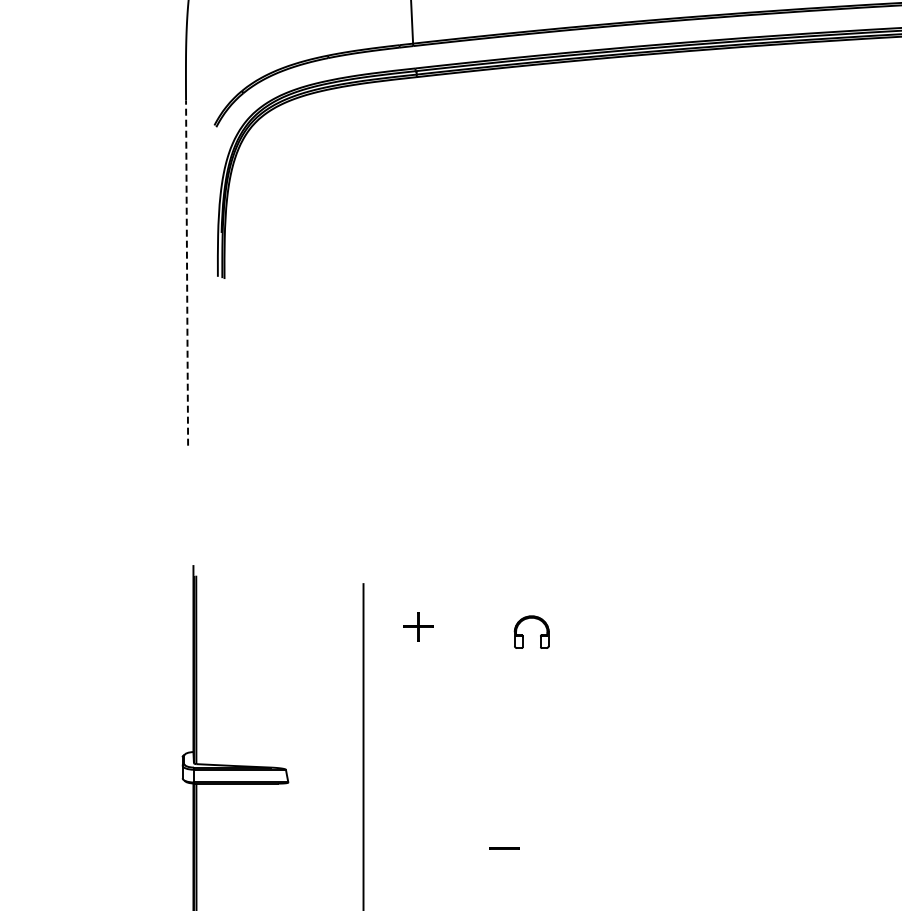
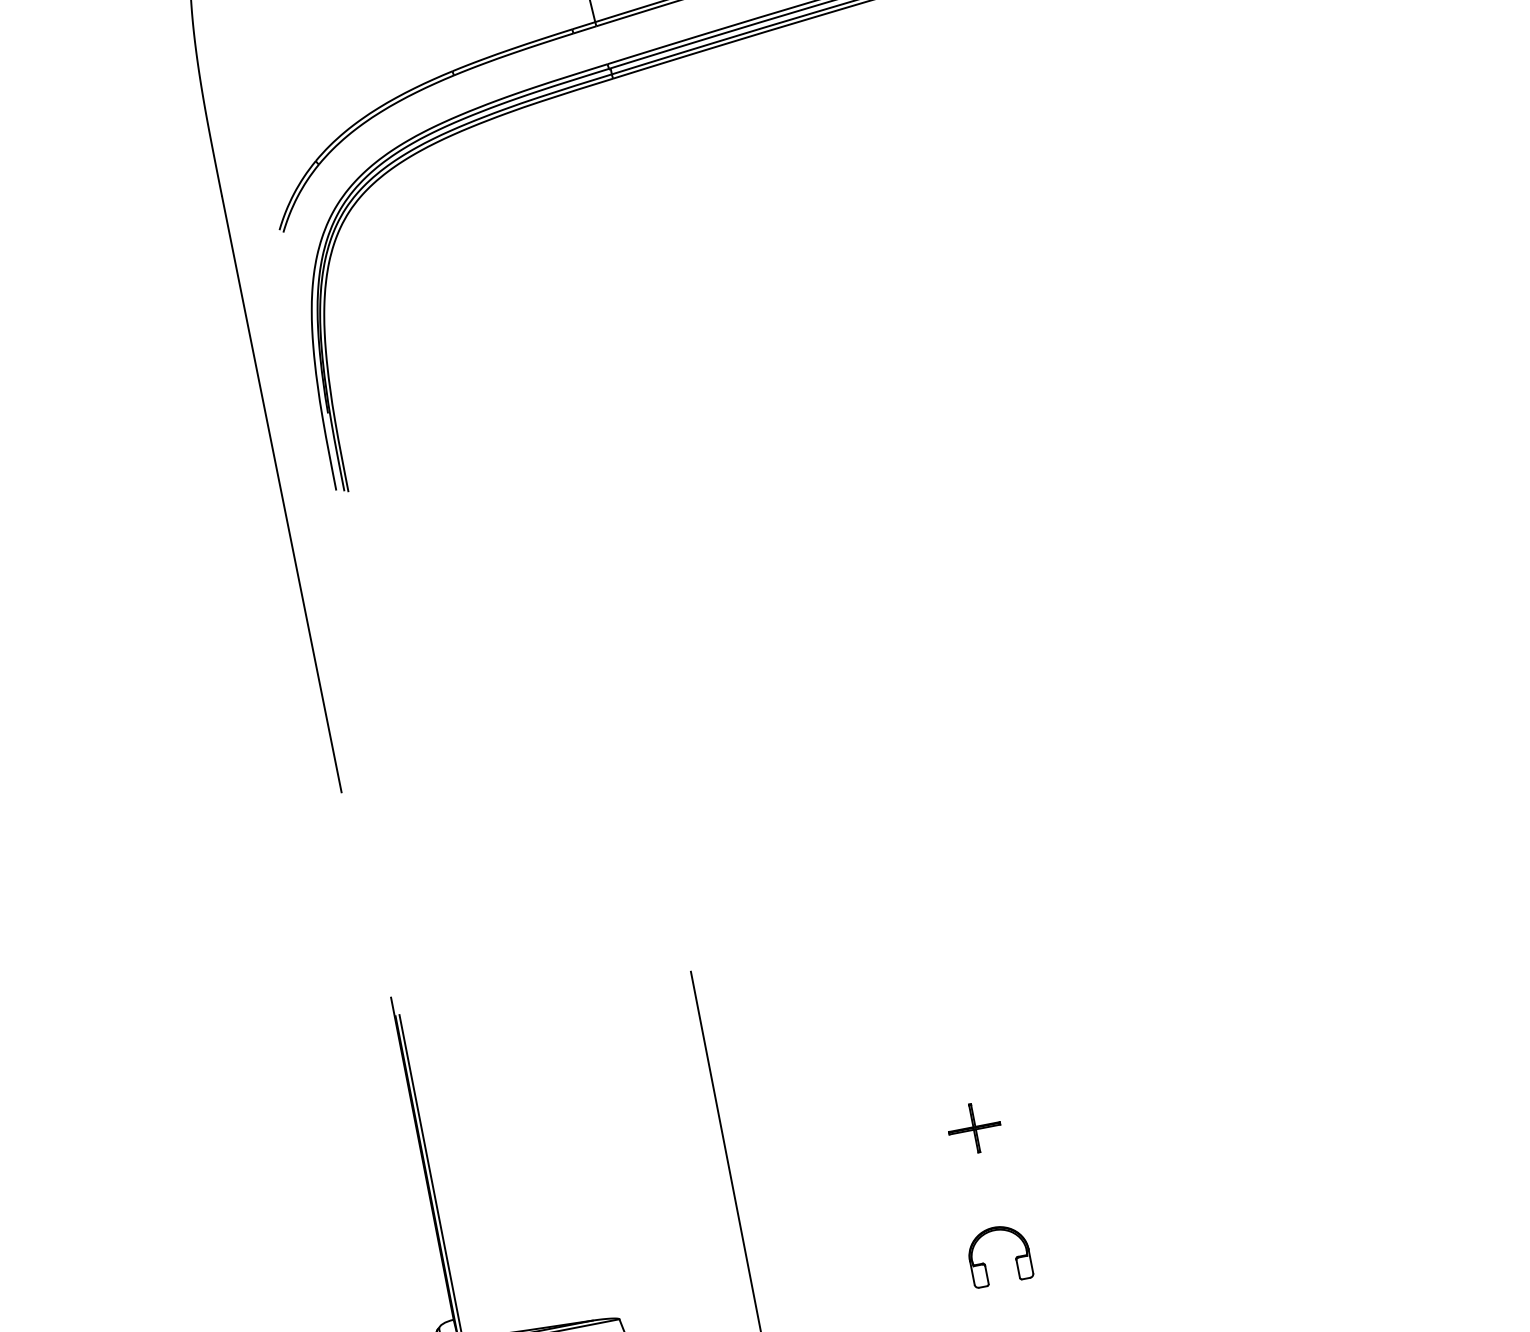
line: (187, 273) -> (282, 494), dashed -> solid
part: (418, 626) -> (974, 1127), moved
part: (523, 635) -> (986, 1263), moved

